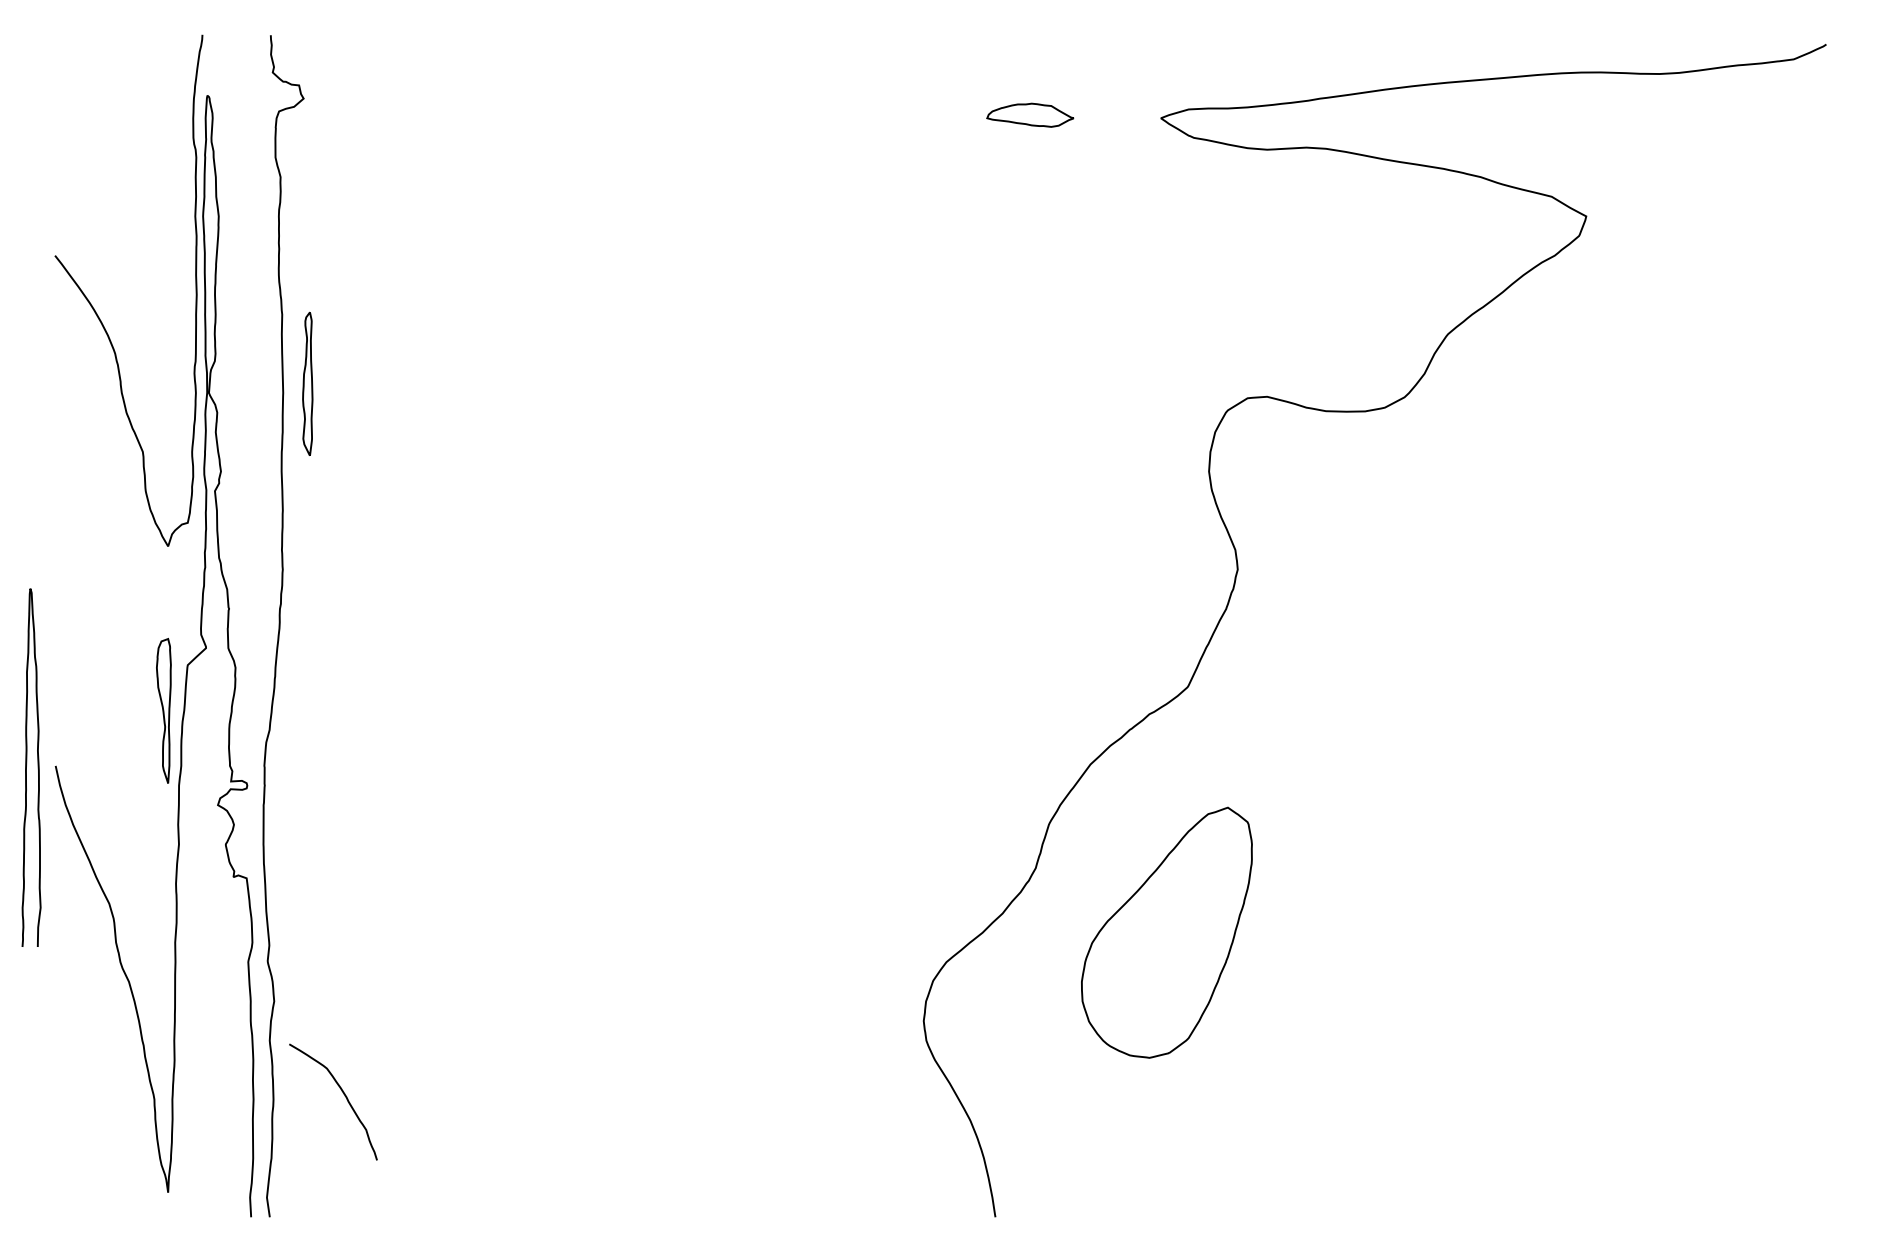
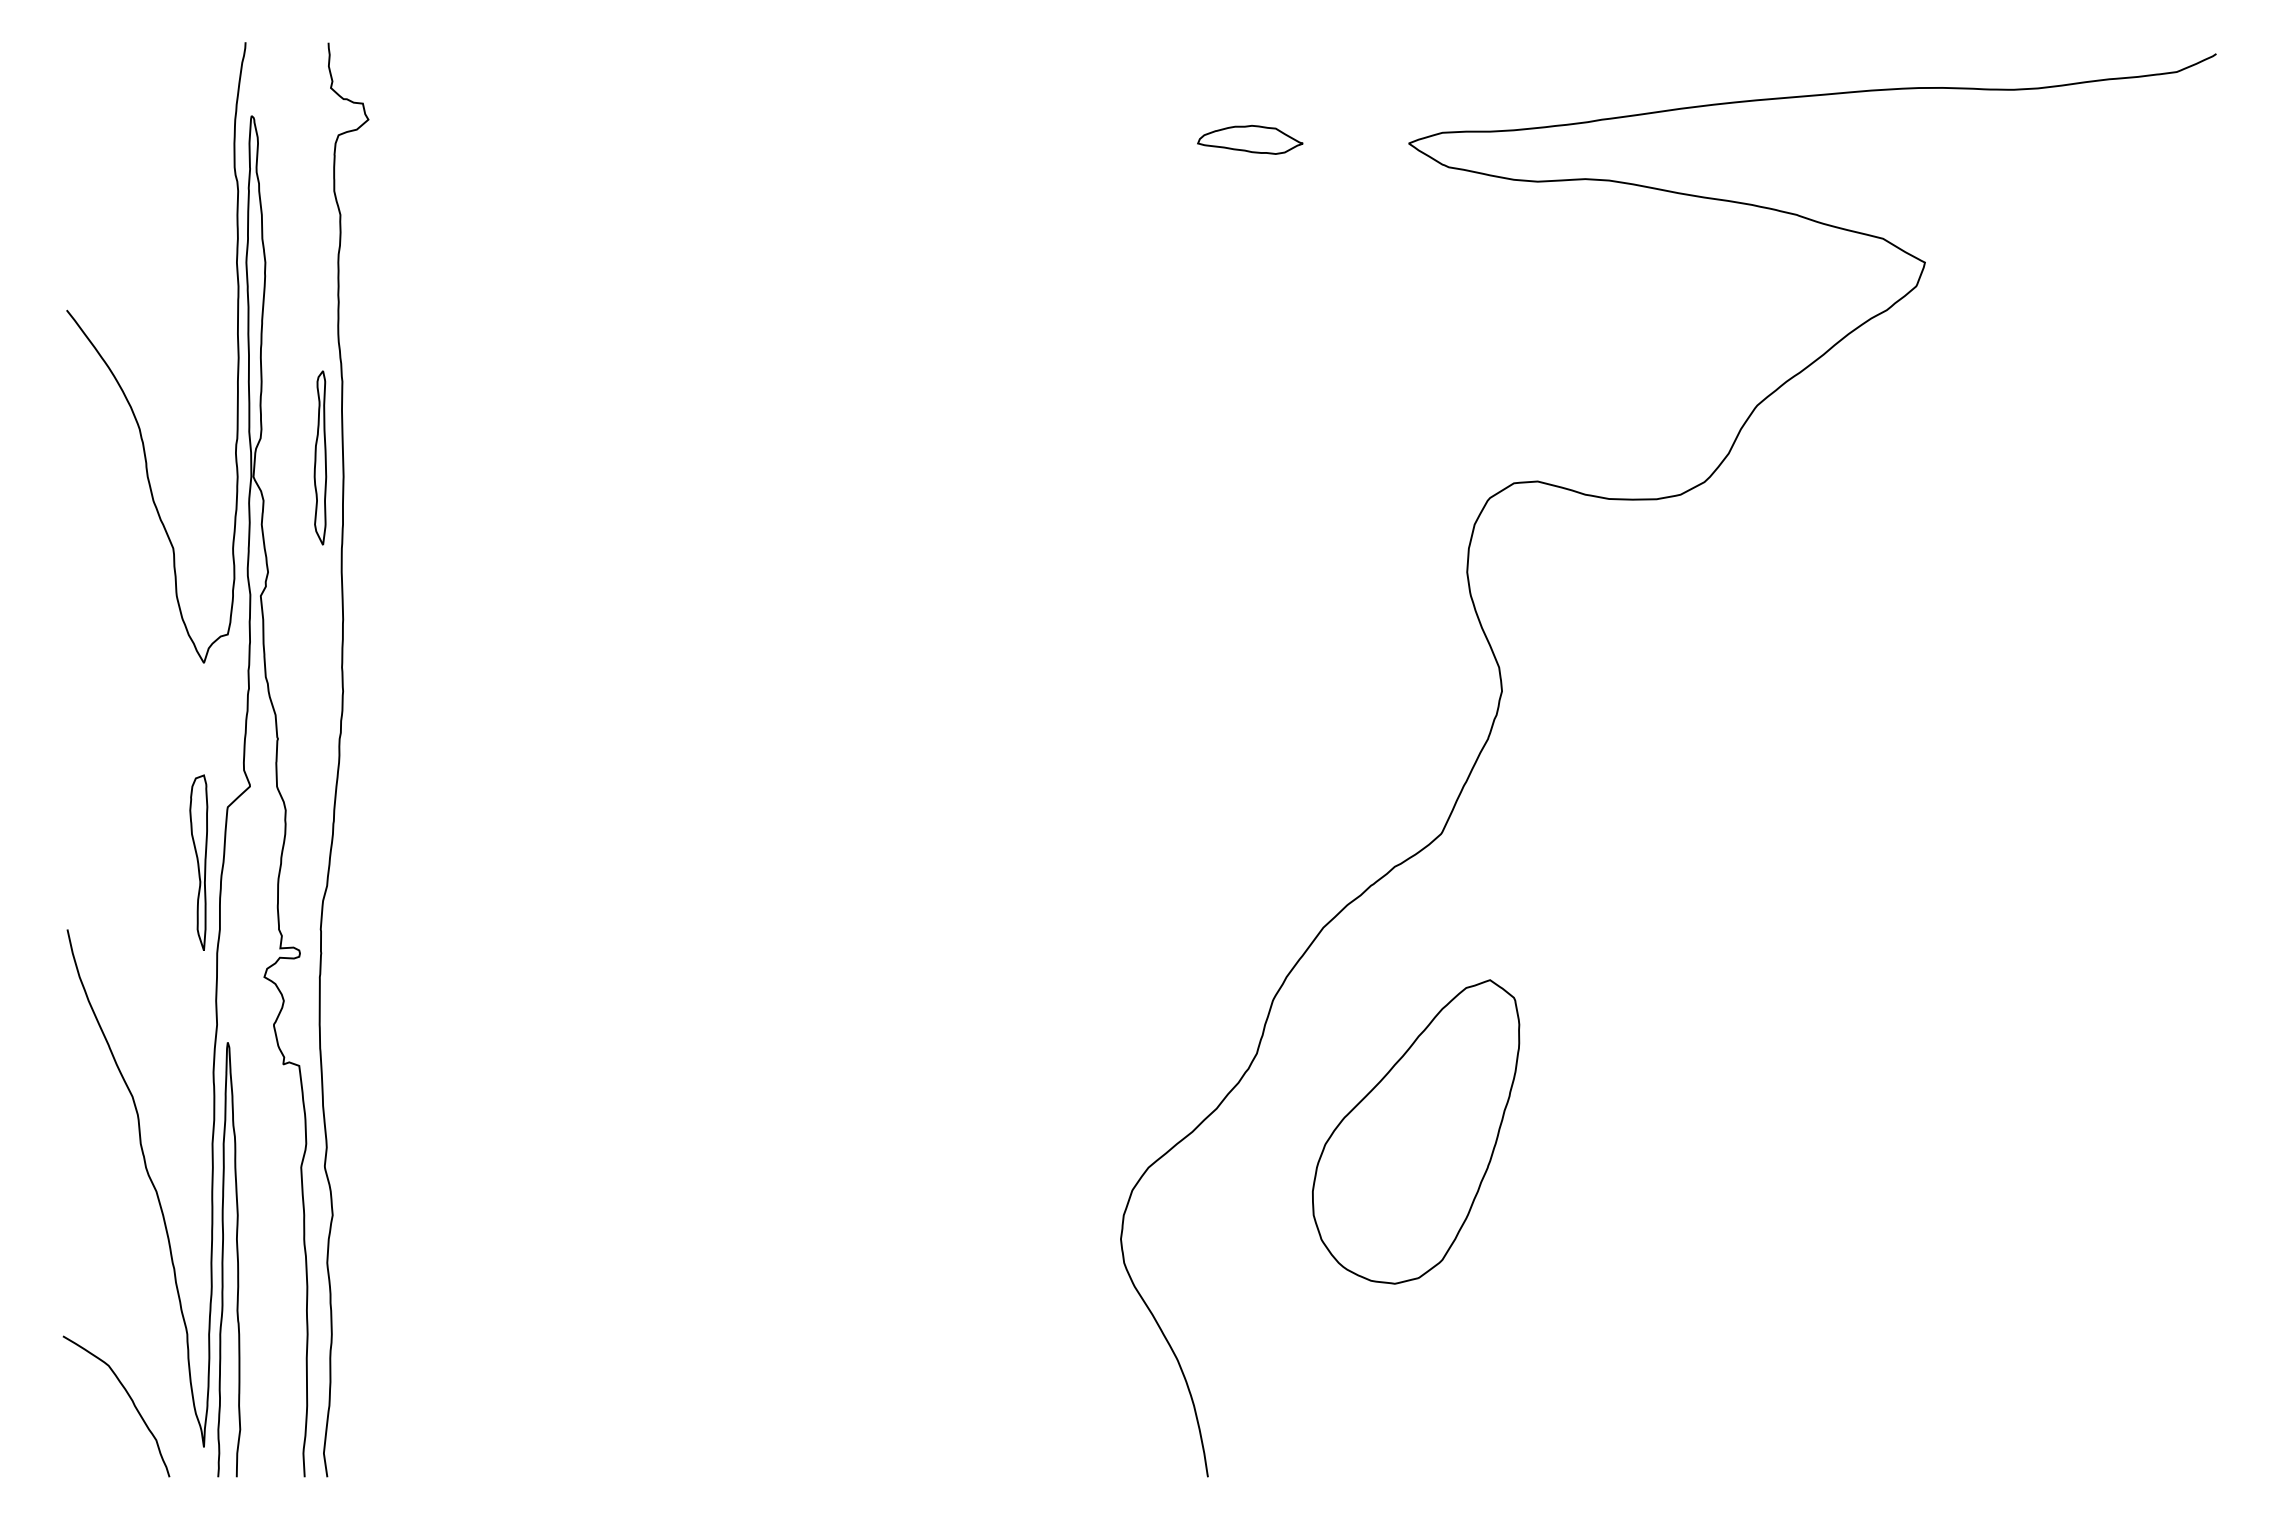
part: (307, 383) -> (320, 457), moved
curve: (26, 767) -> (223, 1259), moved
curve: (343, 1093) -> (128, 1396), moved

